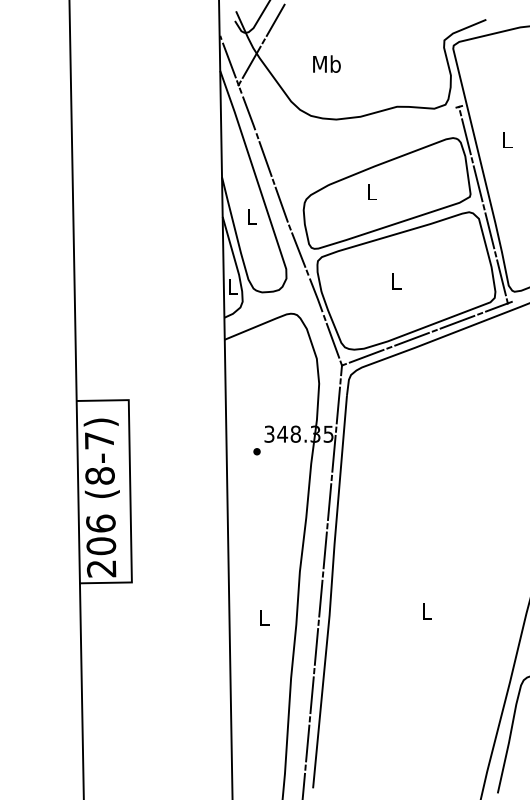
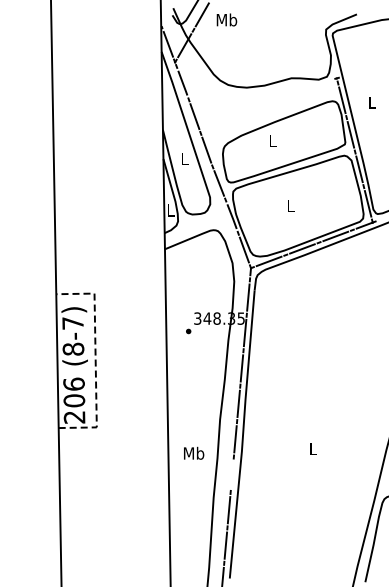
text: (326, 63) -> (226, 19), moved
line: (130, 491) -> (95, 360), solid -> dashed
text: (265, 616) -> (194, 452), L -> Mb
line: (316, 646) -> (232, 474), removed

